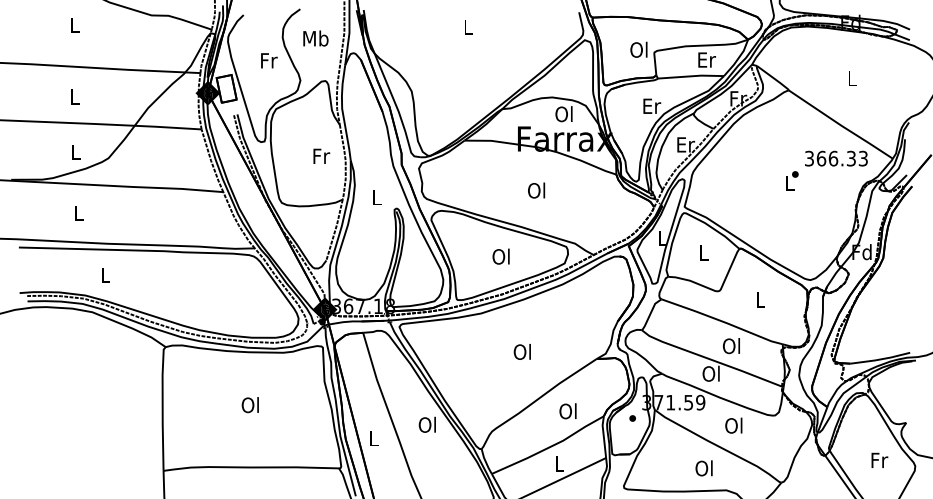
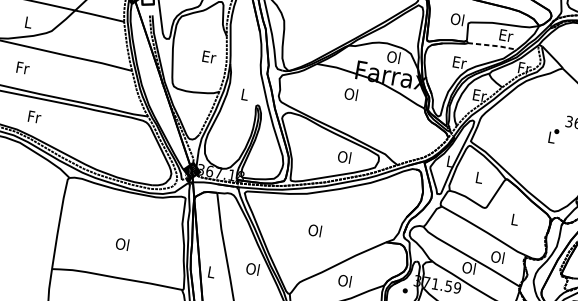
line: (691, 76) -> (492, 45), solid -> dashed
text: (321, 155) -> (209, 56), Fr -> Er
text: (536, 190) -> (351, 94), moved
text: (79, 212) -> (23, 67), L -> Fr
text: (500, 256) -> (344, 156), moved
text: (105, 274) -> (34, 116), L -> Fr
text: (731, 346) -> (497, 257), moved
text: (521, 351) -> (314, 230), moved
text: (249, 405) -> (121, 244), moved
text: (567, 411) -> (344, 281), moved

